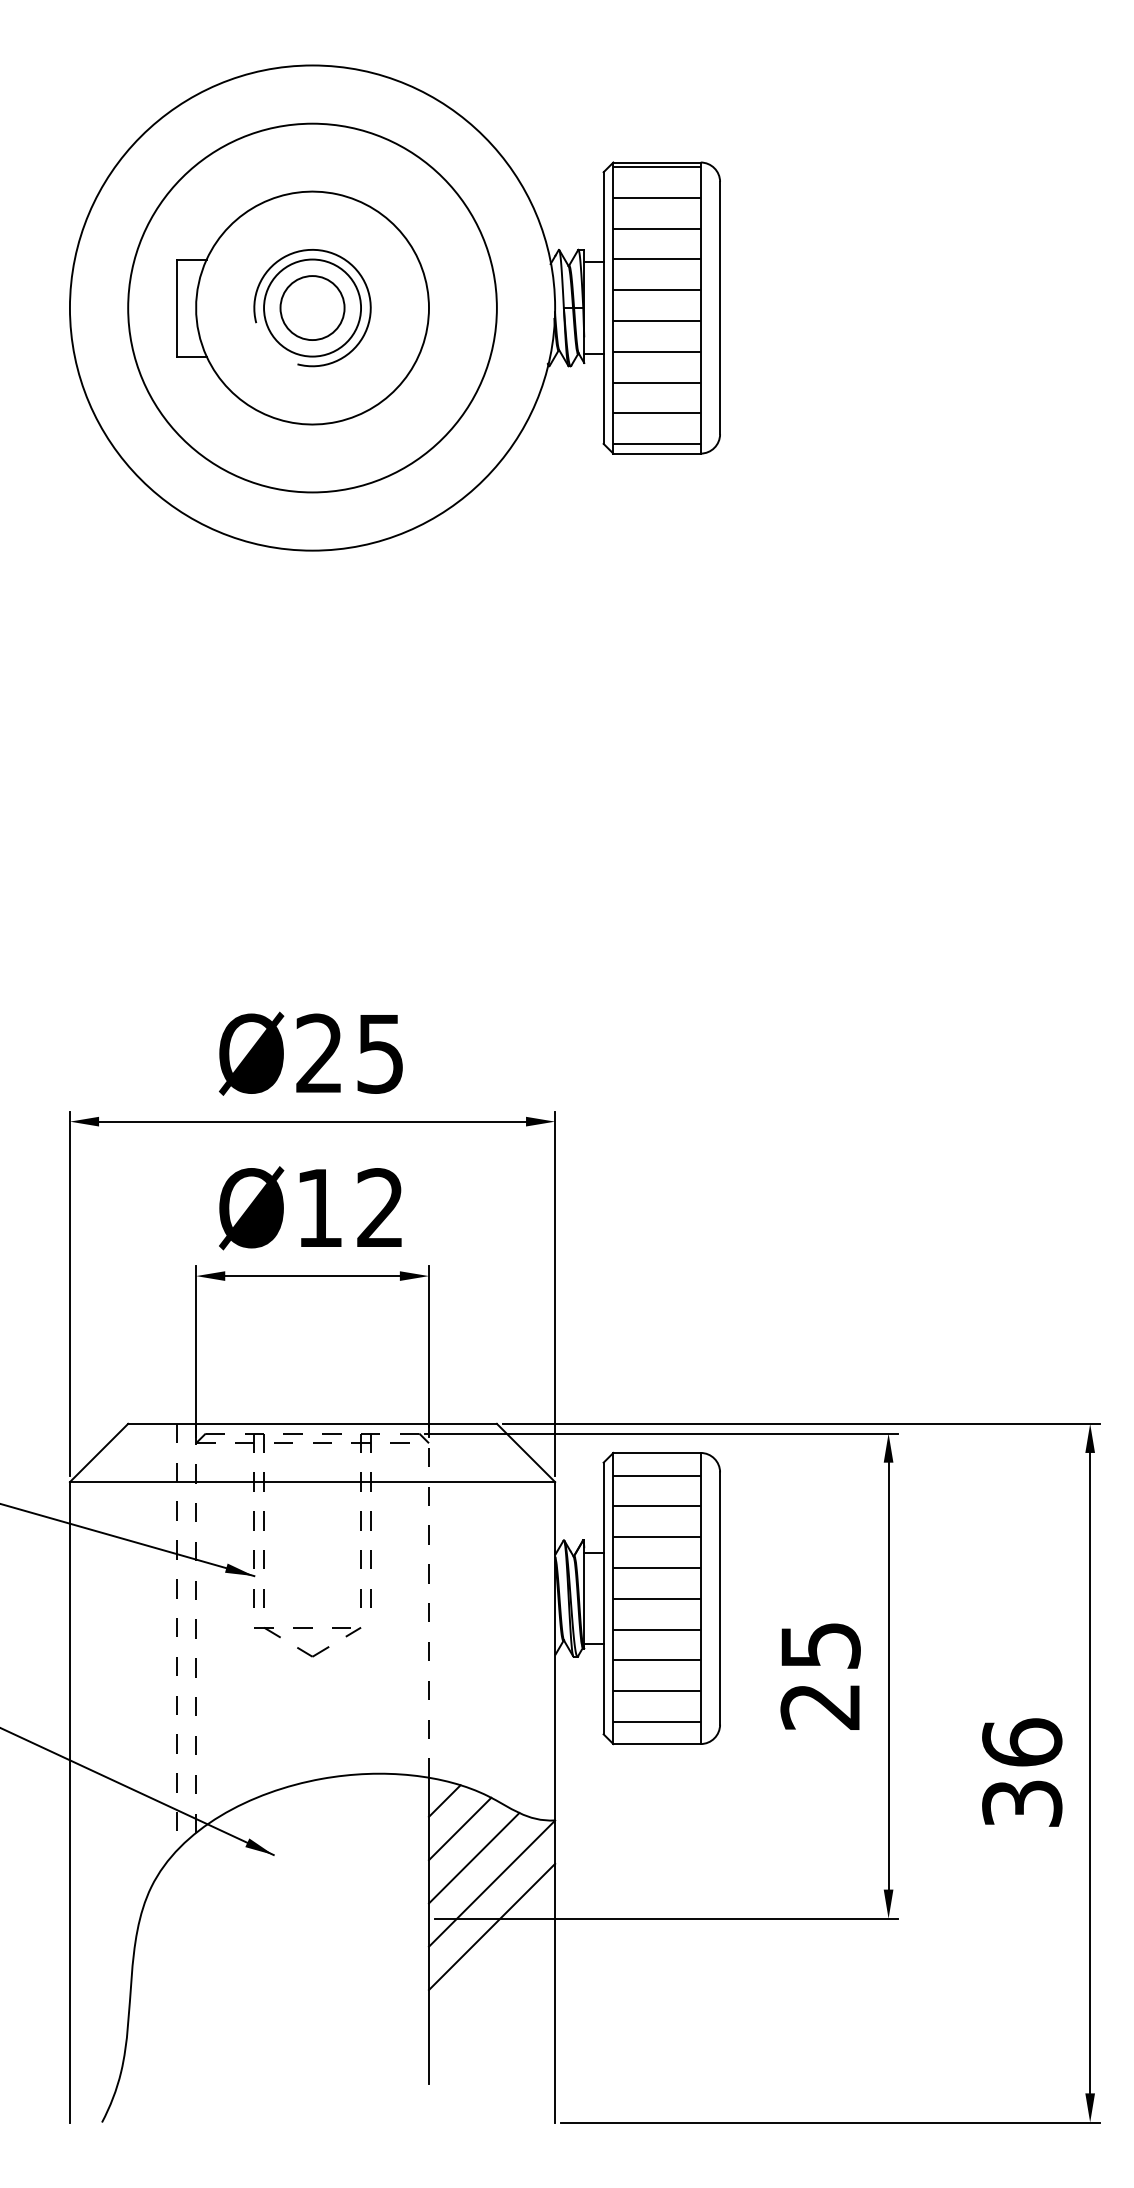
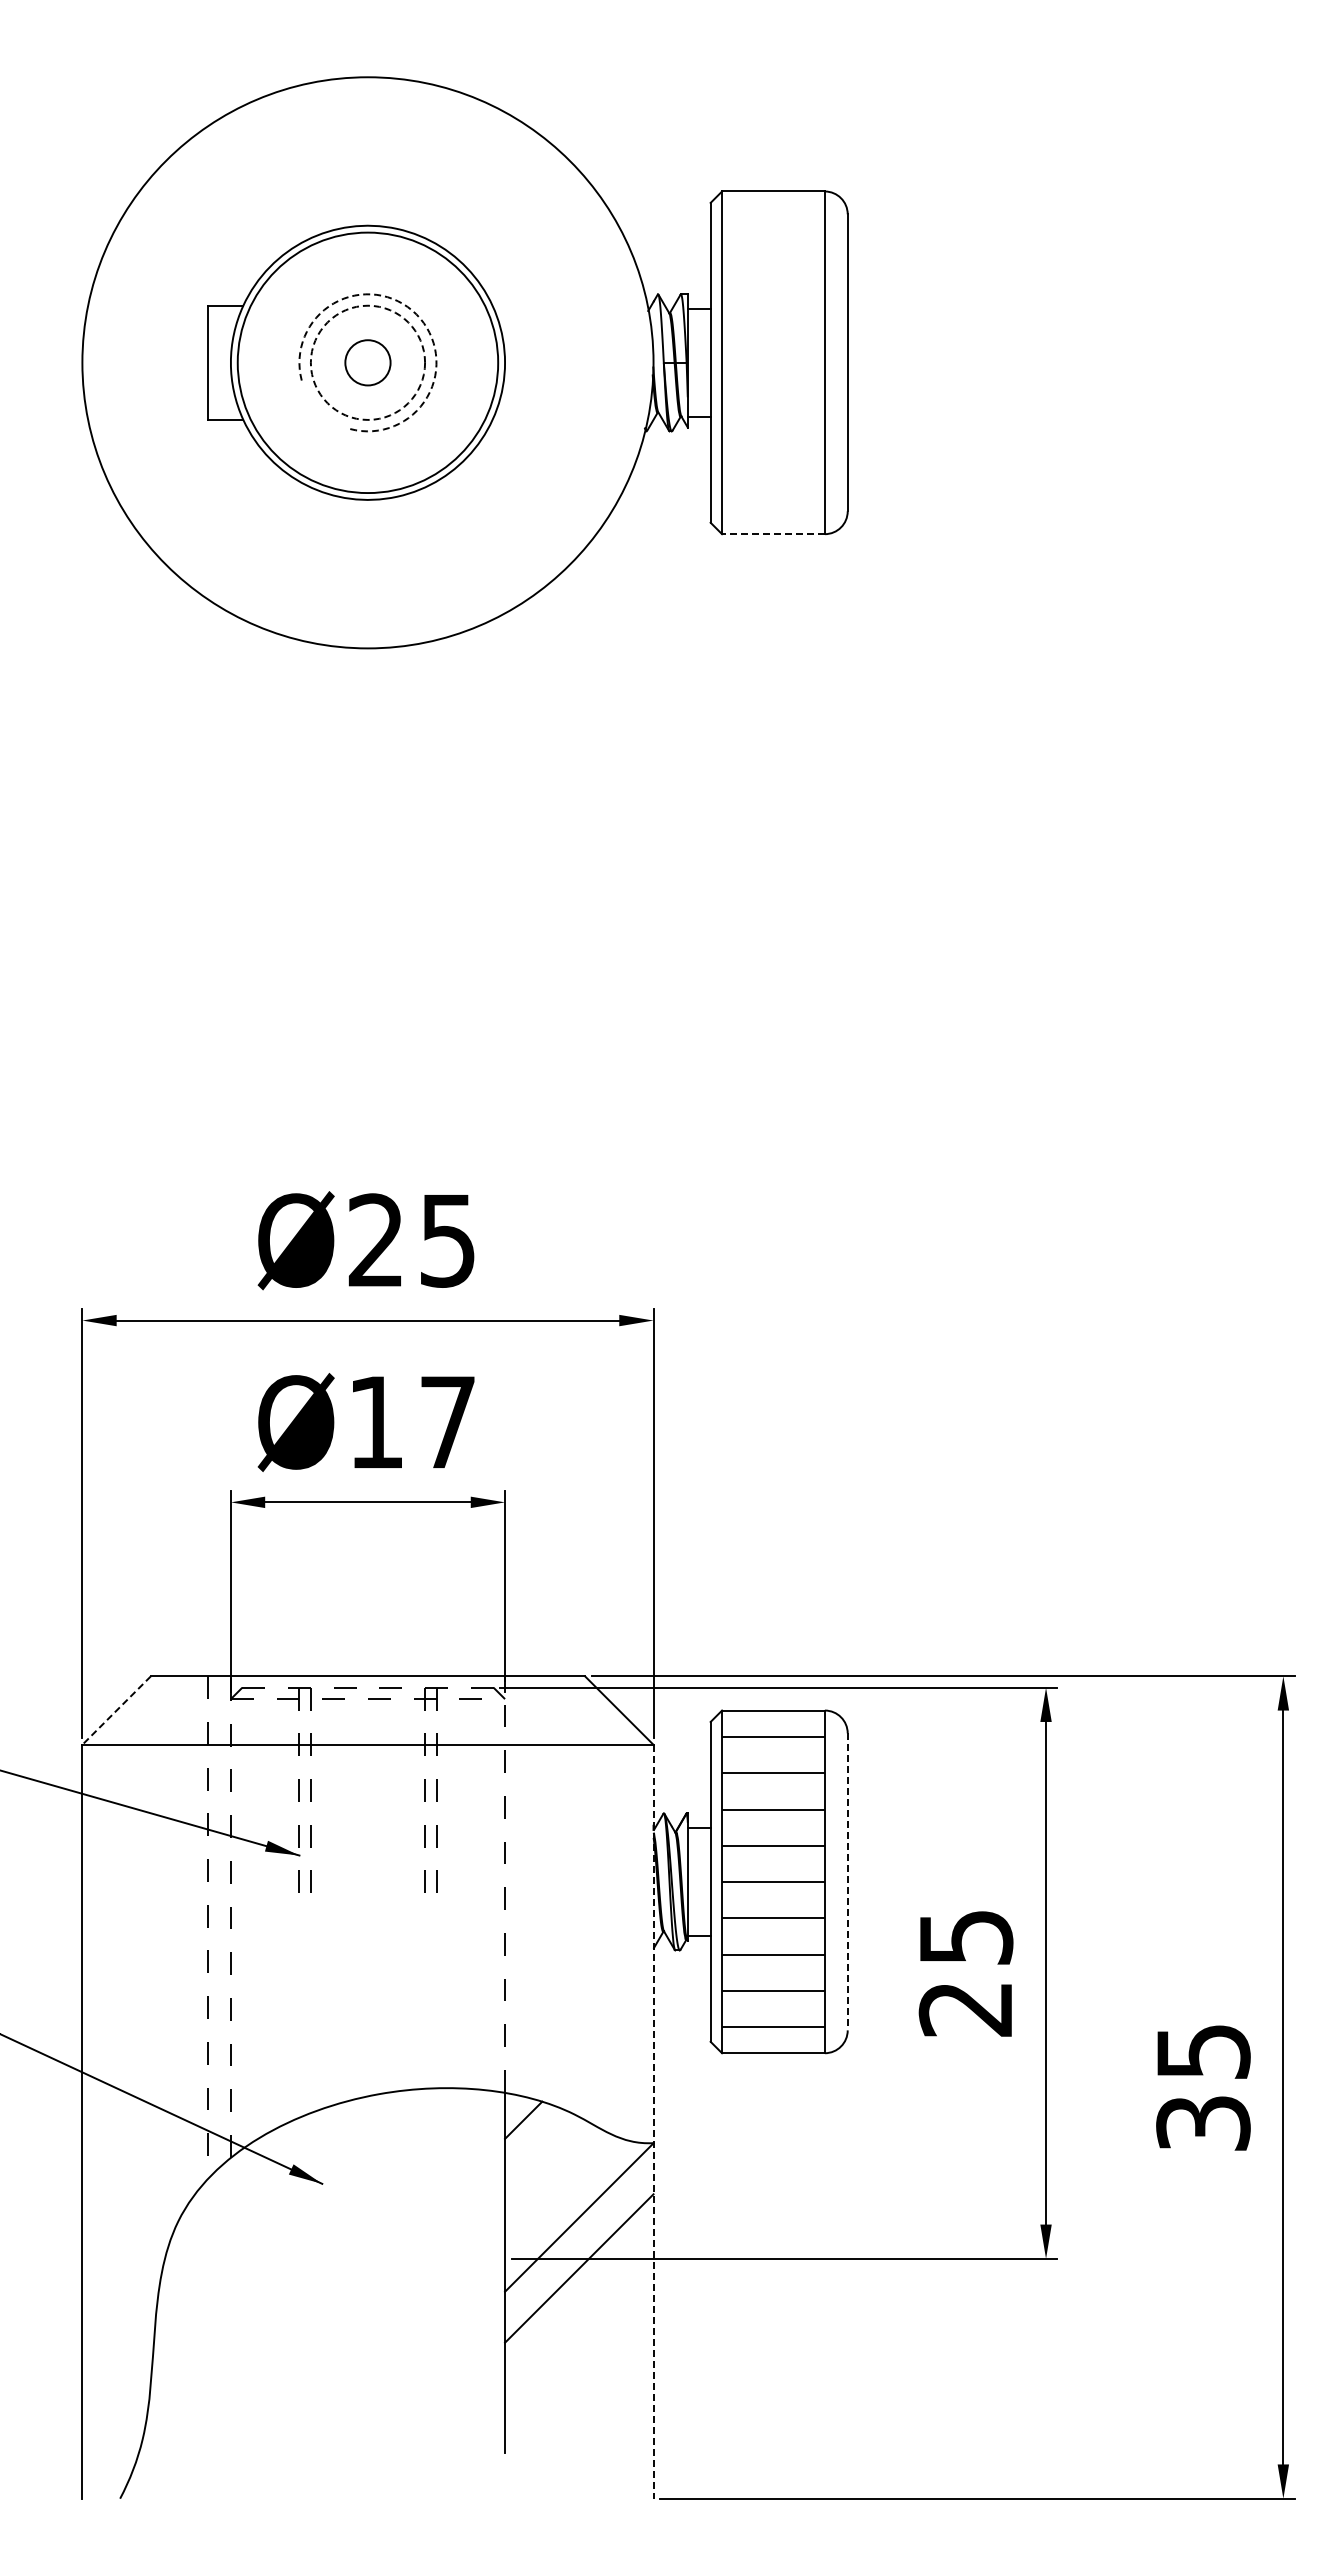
arc: (353, 267) -> (416, 314), solid -> dashed
hatch: (657, 305) -> (773, 359), removed
circle: (312, 307) -> (367, 362), size x0.6
circle: (312, 307) -> (367, 362), size x0.6
circle: (312, 307) -> (367, 362), solid -> dashed
line: (656, 453) -> (772, 534), solid -> dashed
text: (380, 1207) -> (447, 1421), Ø12 -> Ø17
line: (98, 1452) -> (116, 1710), solid -> dashed
line: (719, 1599) -> (847, 1882), solid -> dashed
part: (301, 1649) -> (355, 1941), removed
text: (1022, 1741) -> (1203, 2050), 36 -> 35
line: (555, 1802) -> (653, 2121), solid -> dashed
line: (459, 1828) -> (541, 2152), removed
line: (474, 1858) -> (558, 2187), removed

